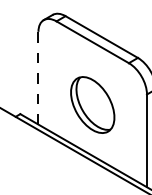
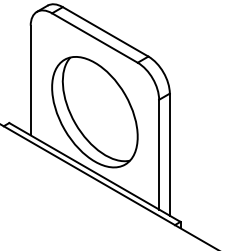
line: (38, 78) -> (30, 80), dashed -> solid
part: (92, 105) -> (94, 112), size x1.67

